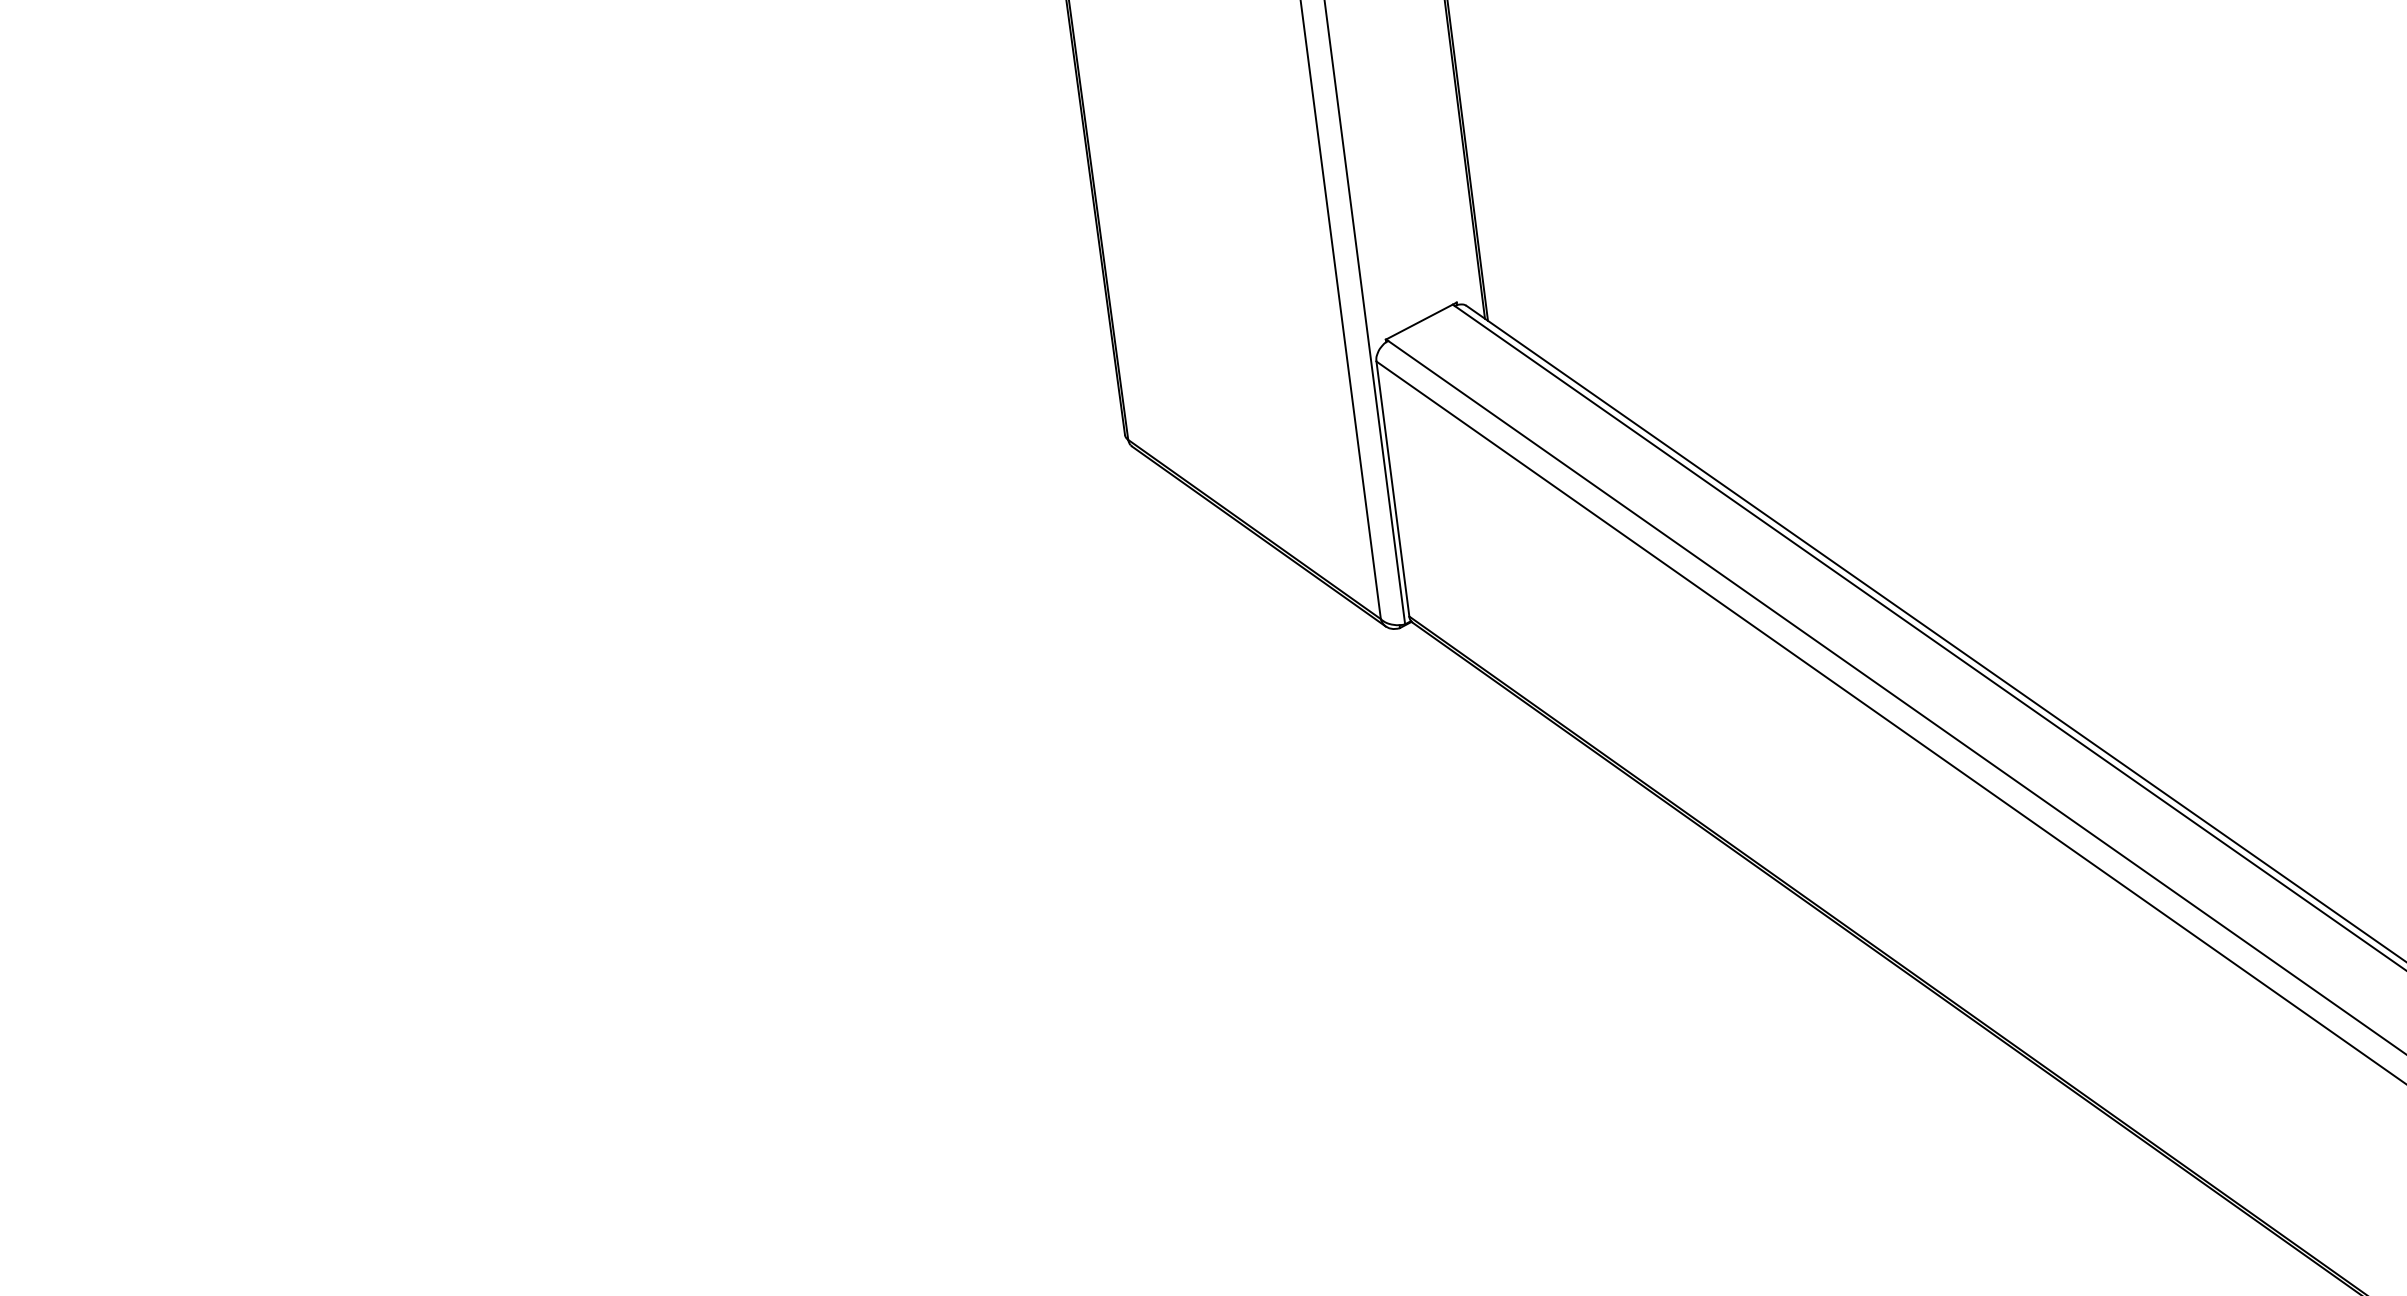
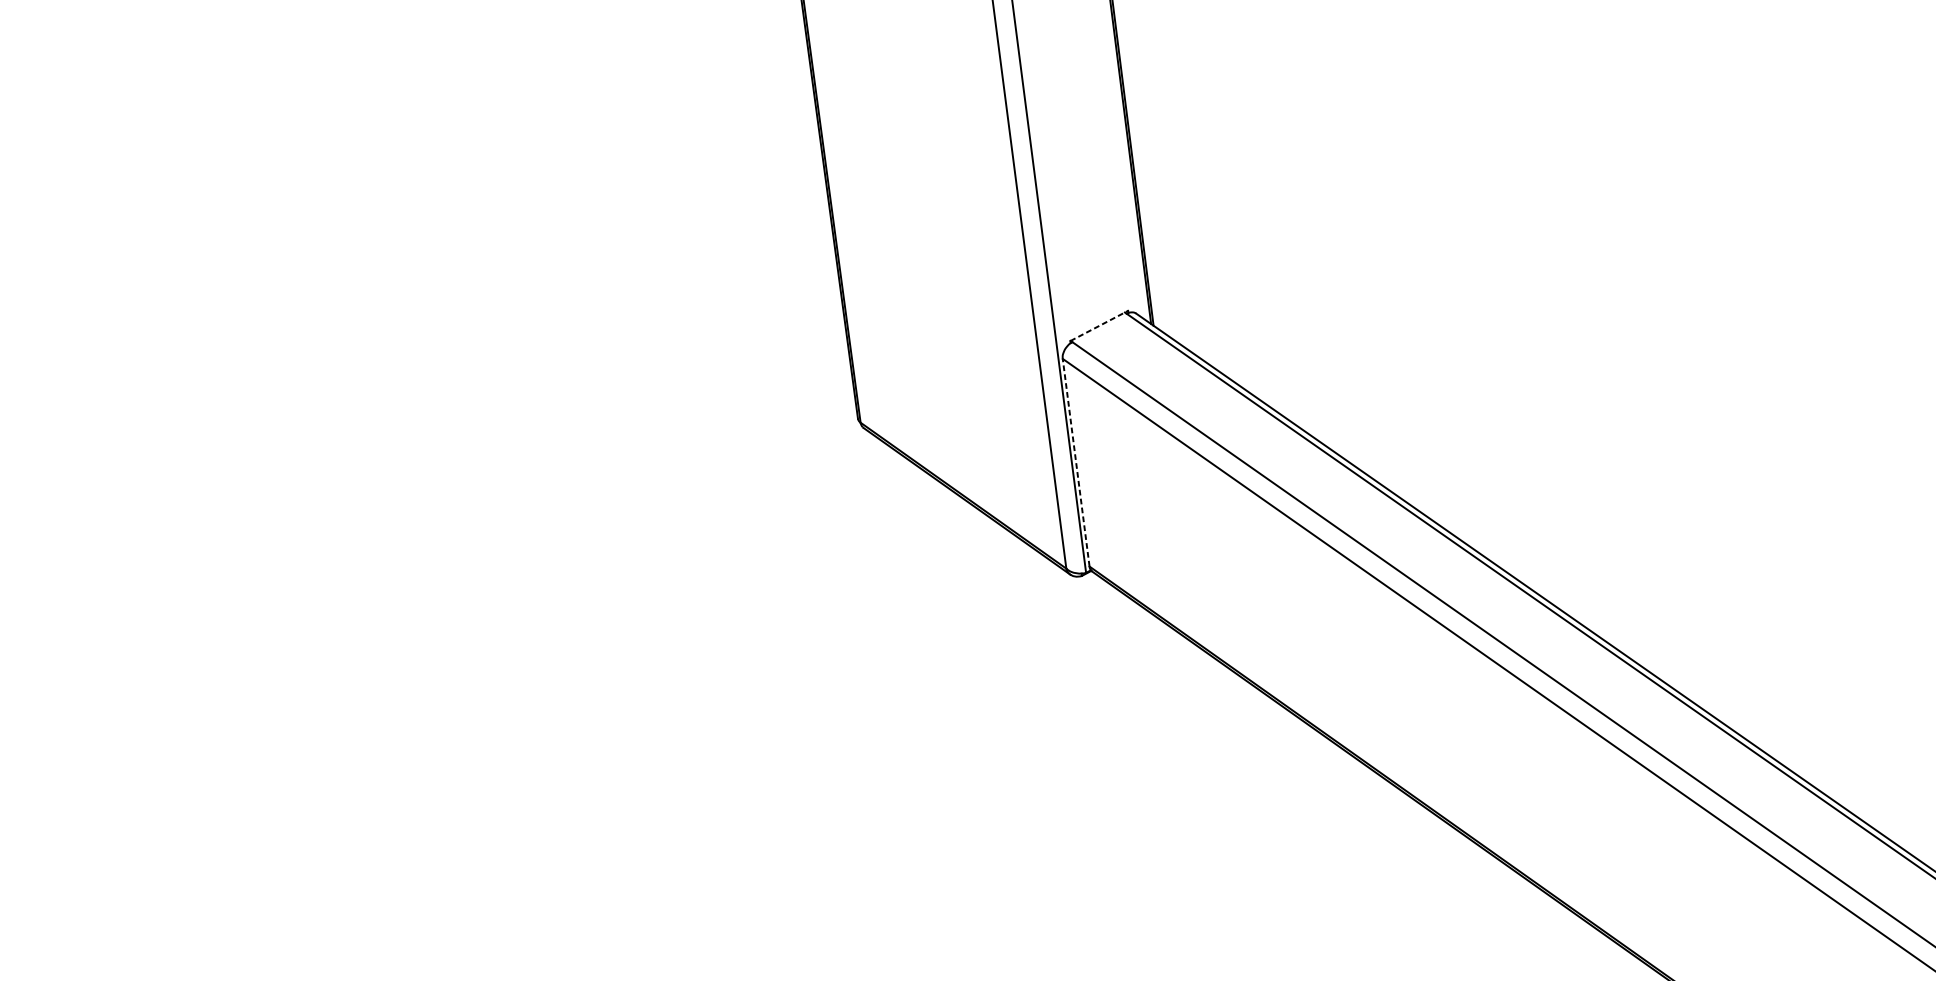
line: (1421, 320) -> (1099, 325), solid -> dashed
line: (1392, 489) -> (1075, 463), solid -> dashed

